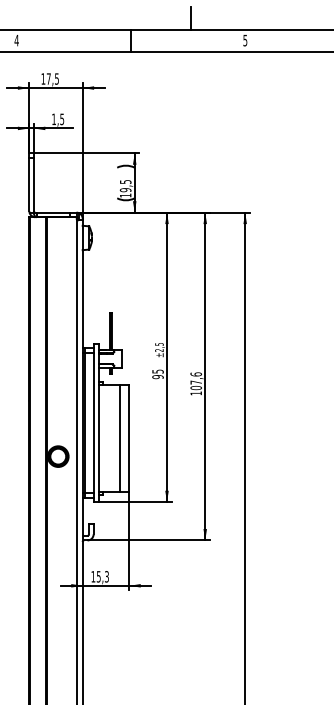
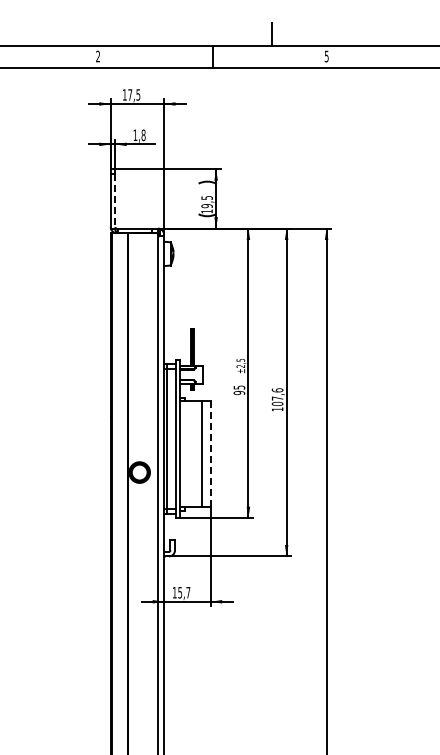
text: (16, 40) -> (97, 56), 4 -> 2
text: (62, 119) -> (143, 135), 1,5 -> 1,8
line: (34, 185) -> (115, 201), solid -> dashed
line: (129, 438) -> (210, 454), solid -> dashed
text: (107, 576) -> (188, 592), 15,3 -> 15,7

